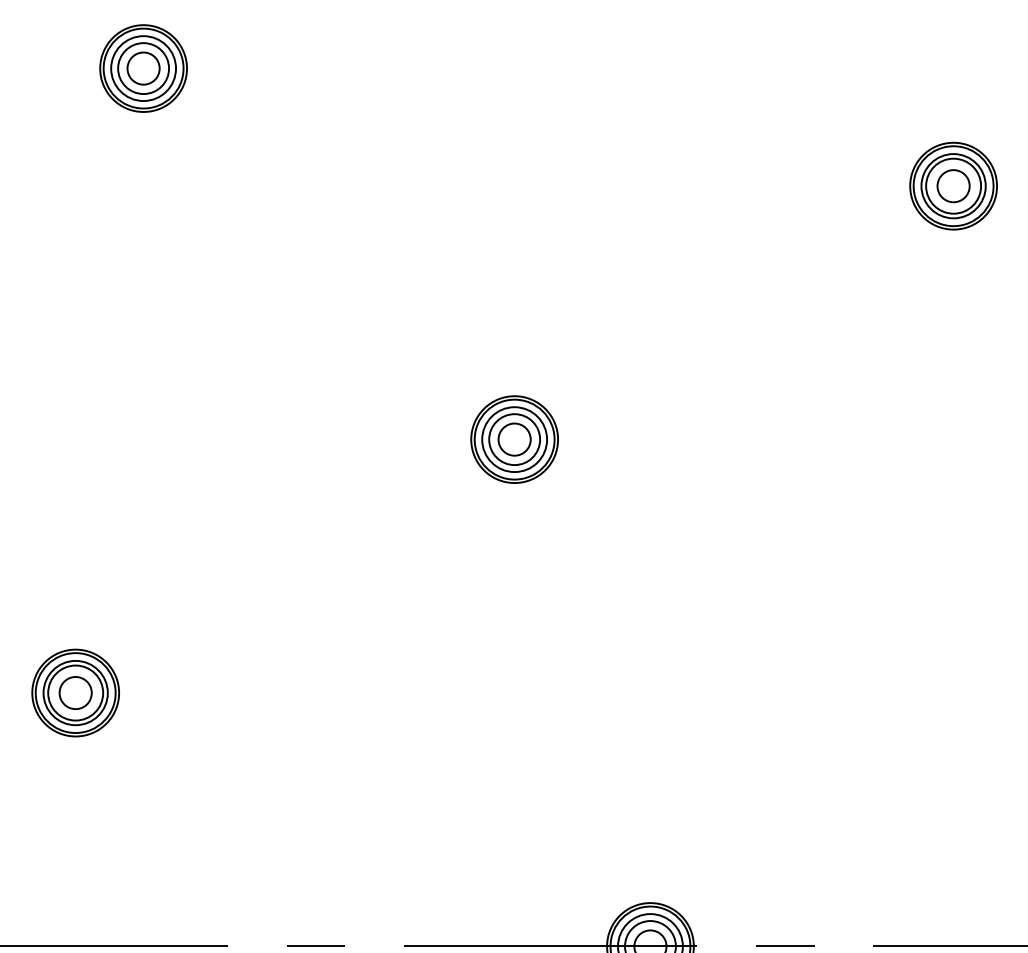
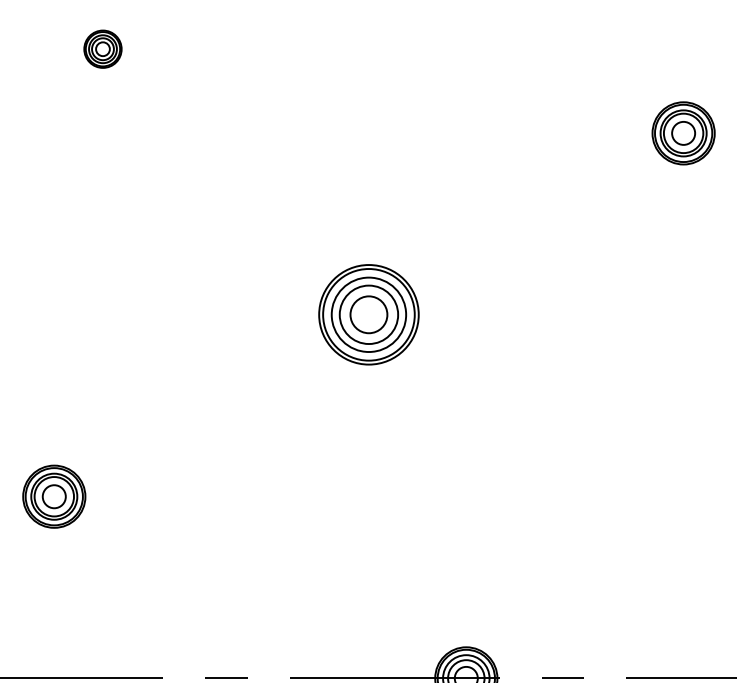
part: (142, 69) -> (102, 49), size x0.6
part: (514, 440) -> (368, 315), size x1.6

